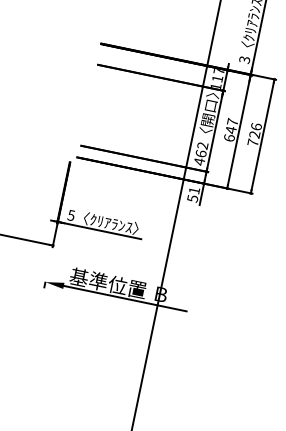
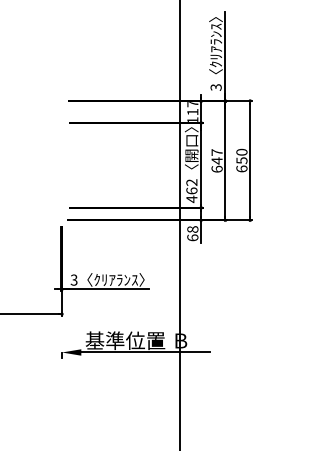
text: (254, 134) -> (241, 160), 726 -> 650
text: (193, 194) -> (192, 233), 51 -> 68
text: (71, 215) -> (74, 279), 5 -> 3

